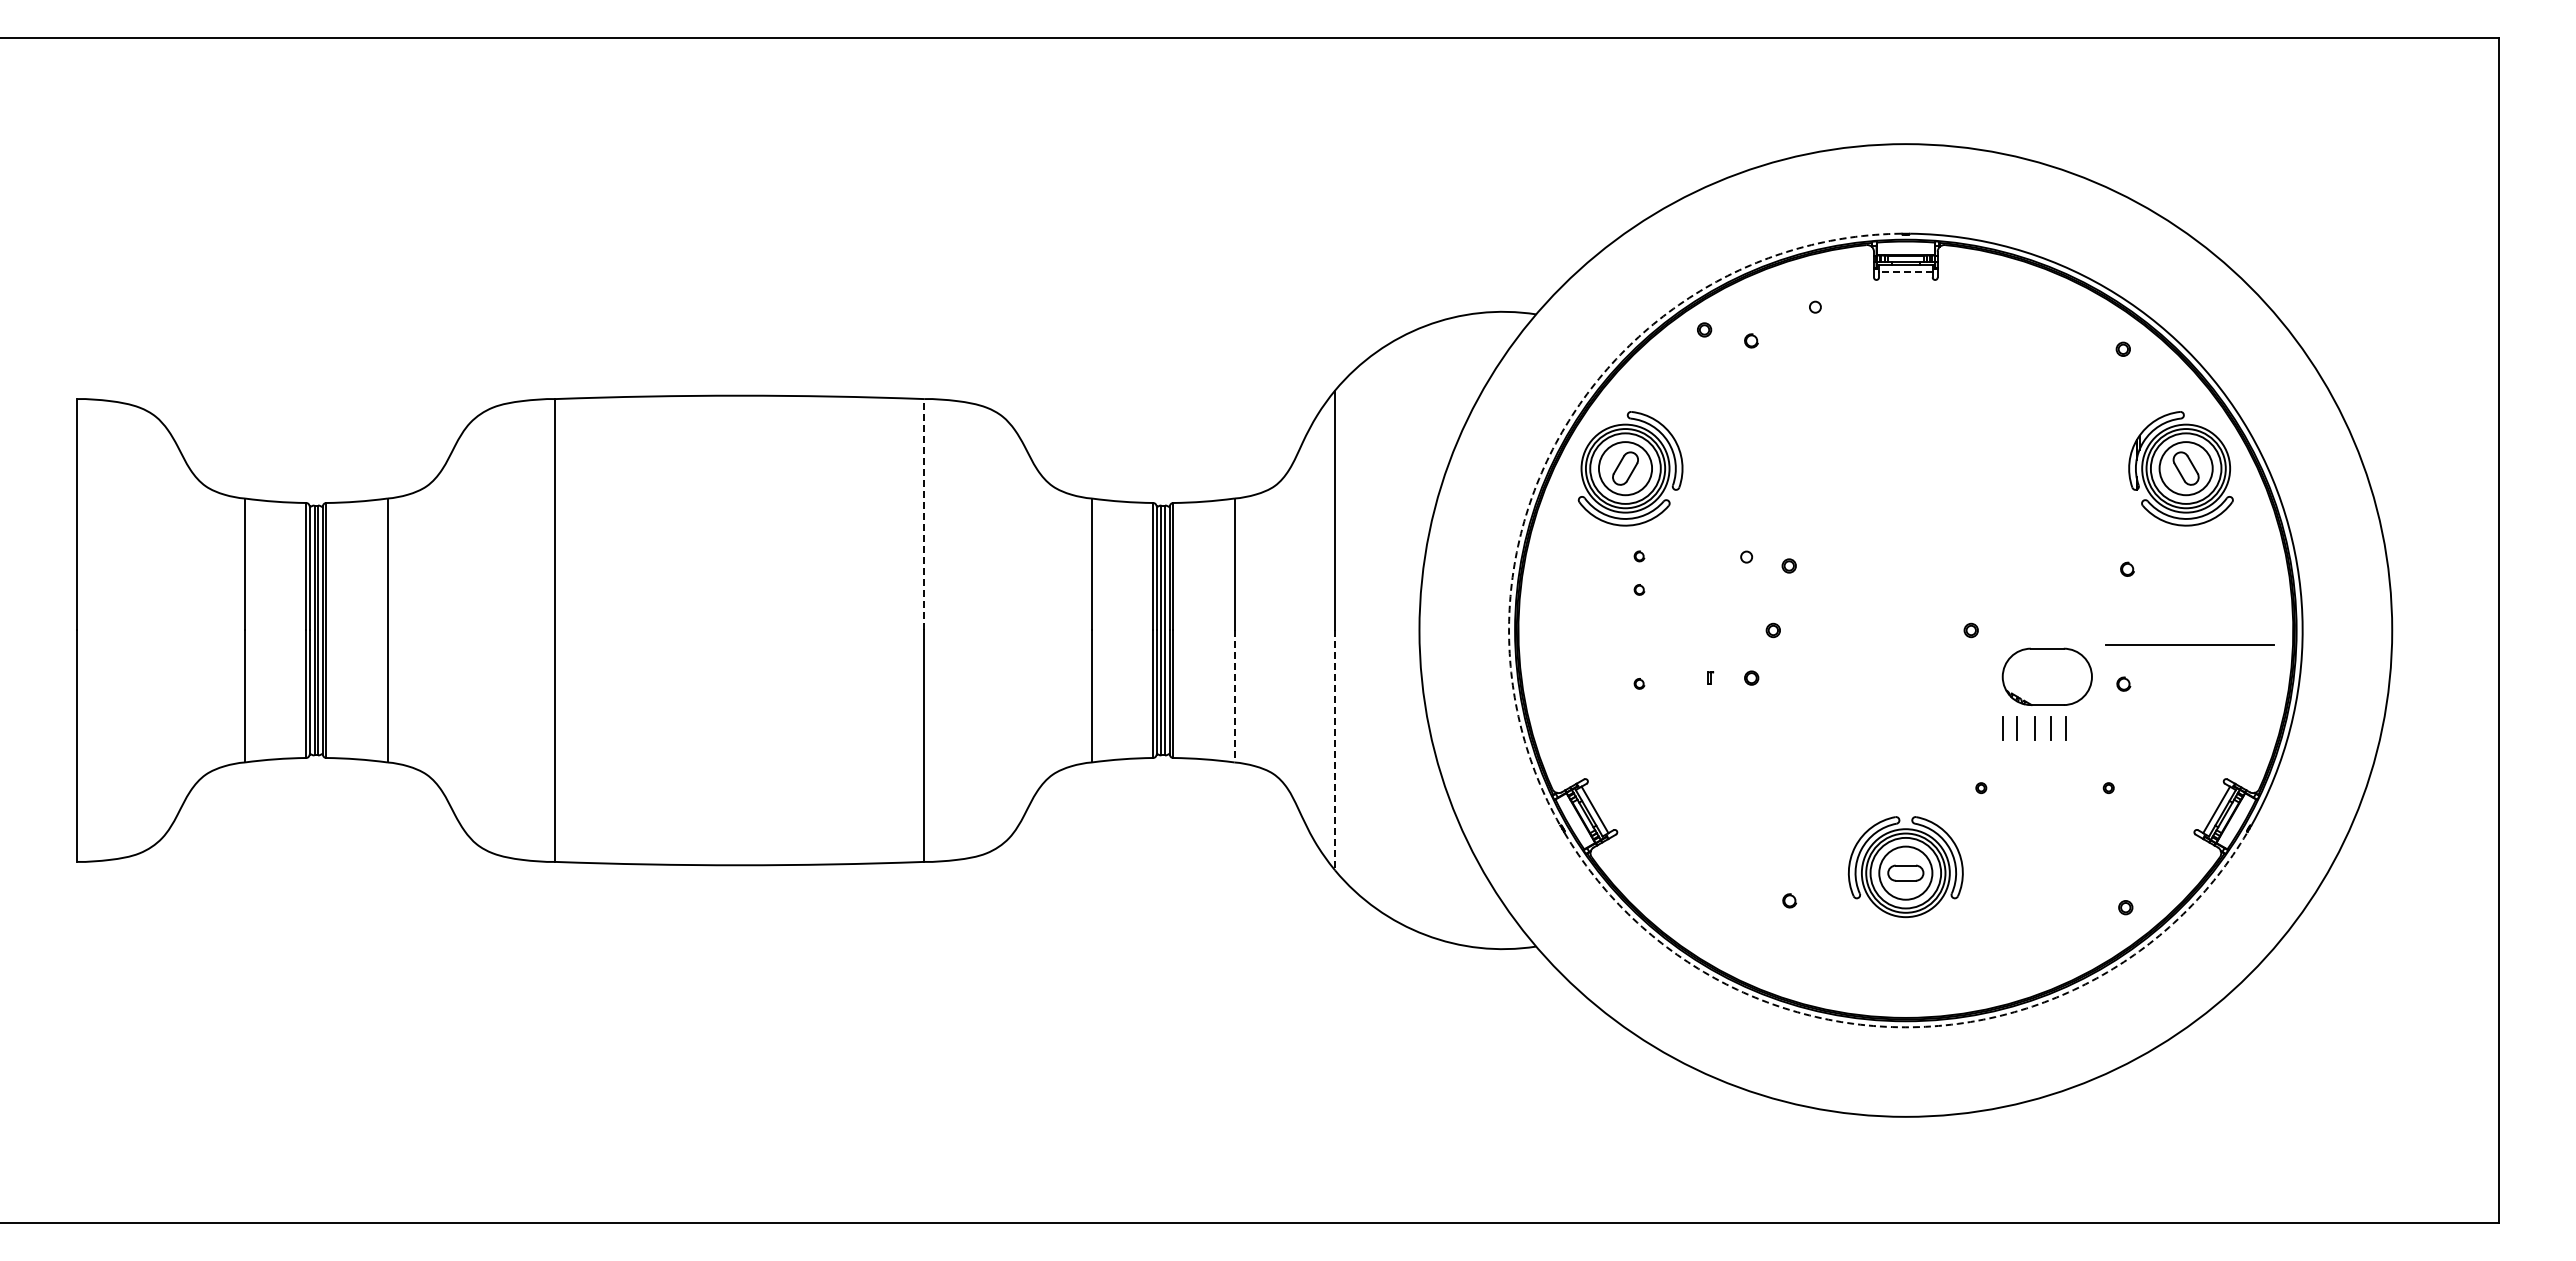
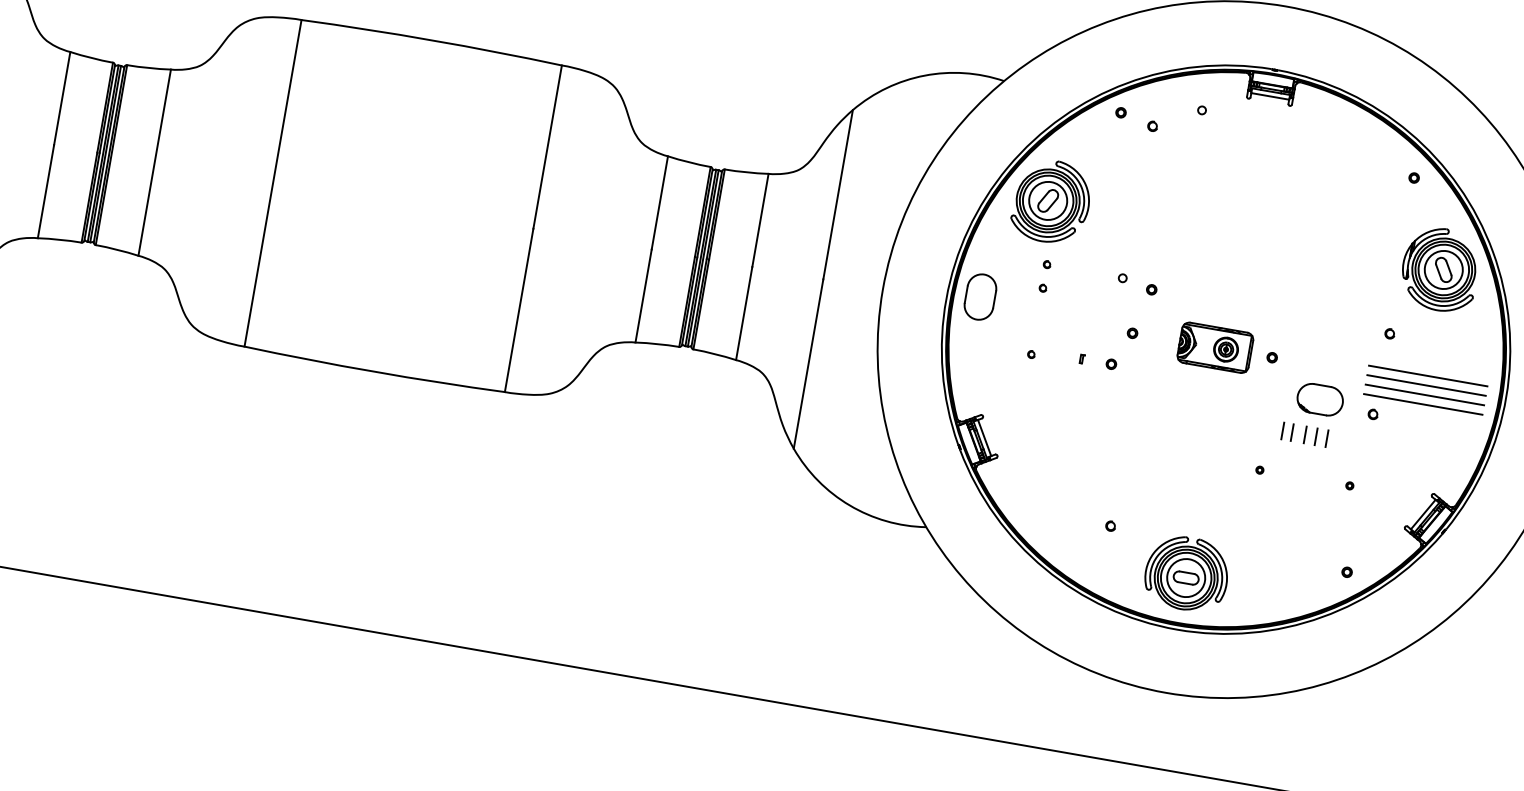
line: (1905, 271) -> (1270, 96), dashed -> solid
arc: (1562, 432) -> (1008, 167), dashed -> solid
line: (924, 514) -> (547, 146), dashed -> solid
part: (1555, 616) -> (980, 296), added
line: (2190, 618) -> (1428, 376), added
part: (1889, 630) -> (1214, 347), added
line: (2190, 631) -> (1426, 385), added
line: (2190, 658) -> (1423, 404), added
part: (2047, 676) -> (1320, 399), size x0.71
line: (1234, 696) -> (744, 313), dashed -> solid
line: (1335, 750) -> (808, 364), dashed -> solid
part: (1905, 867) -> (1186, 574), moved
arc: (1905, 1027) -> (1176, 629), dashed -> solid

